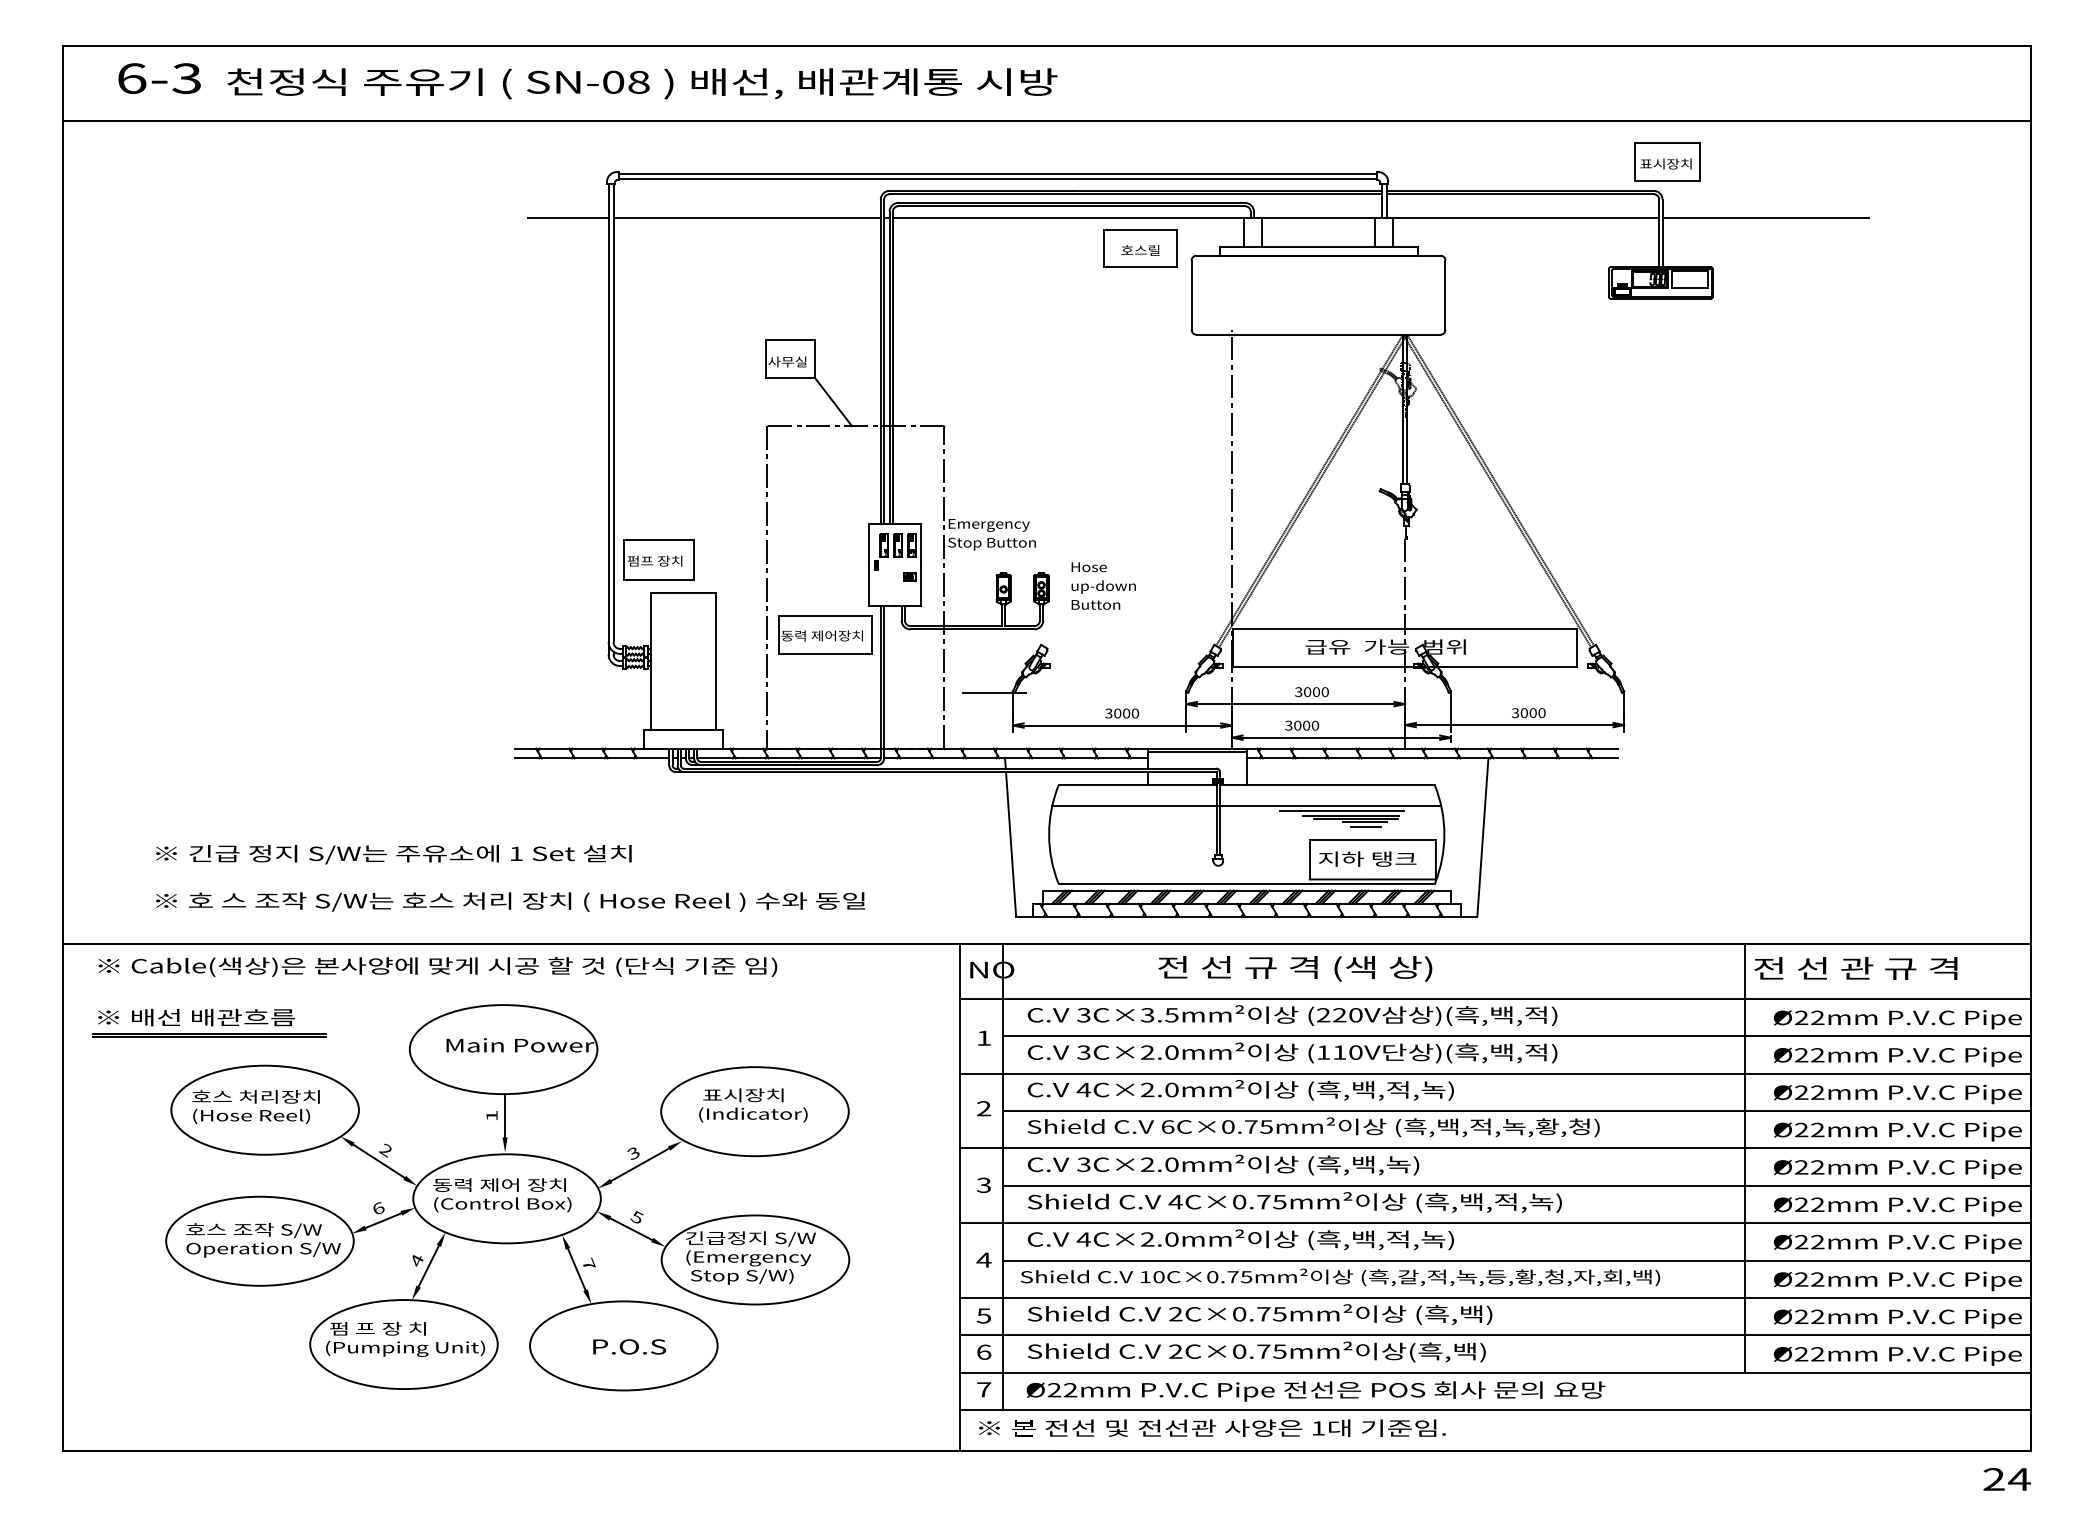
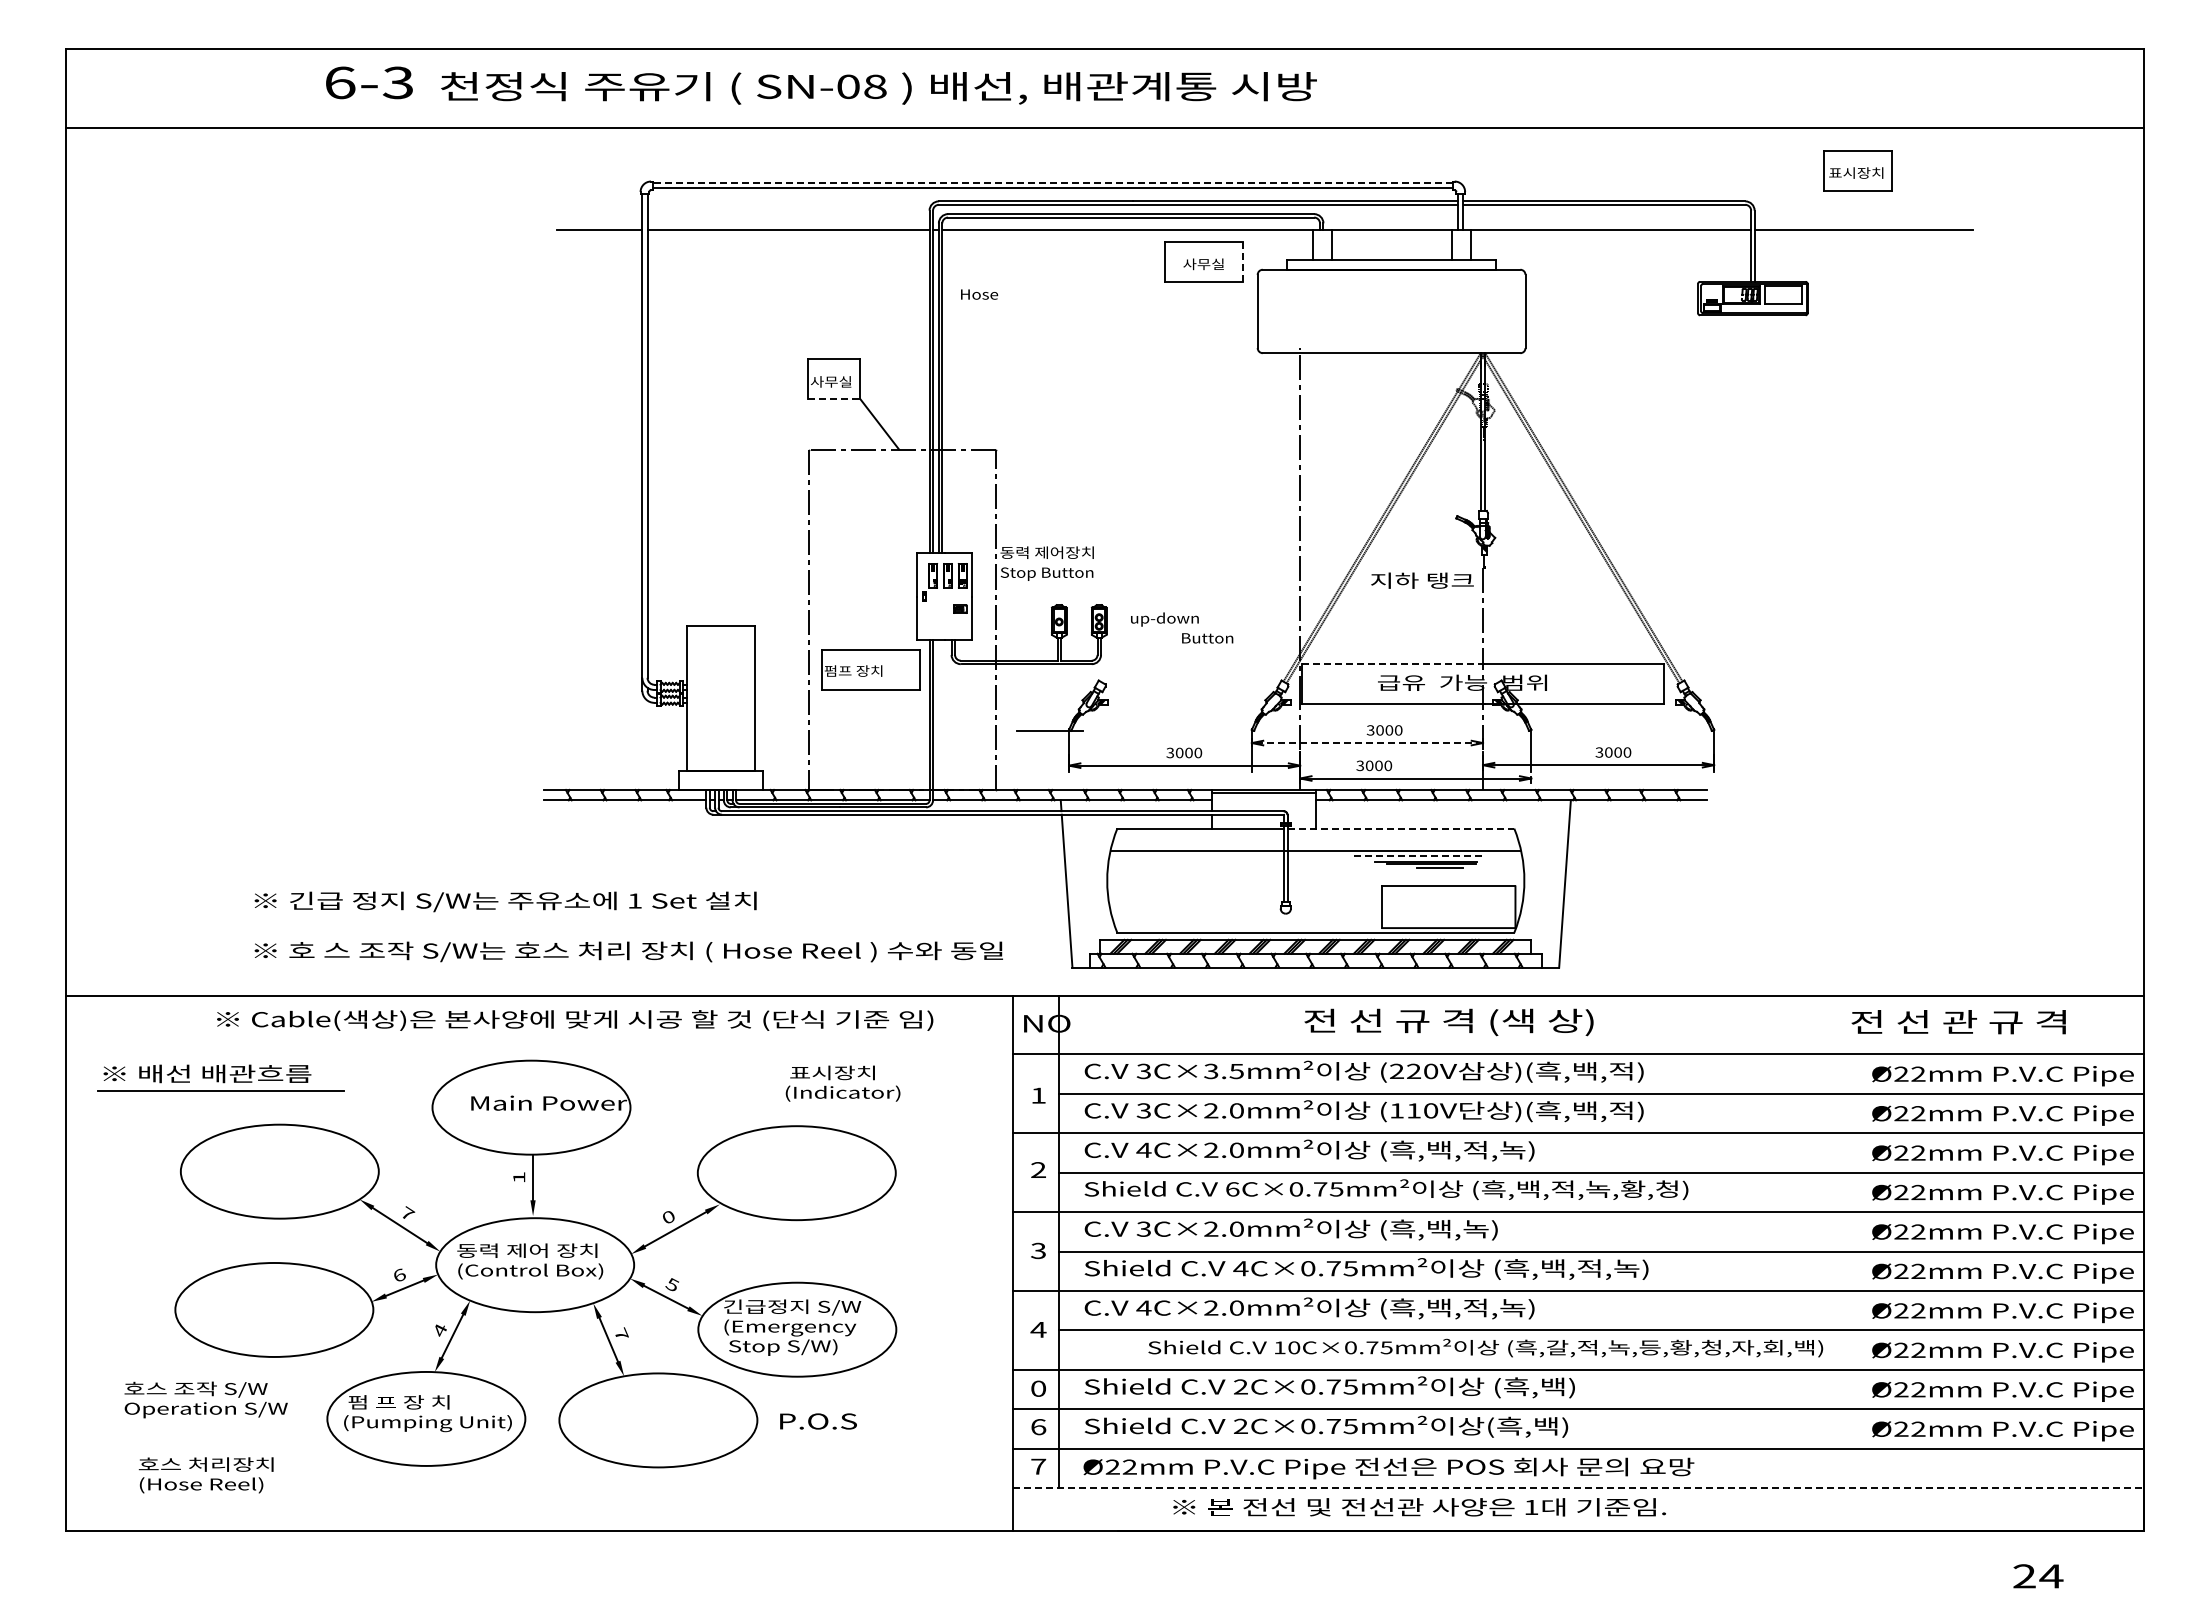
text: (587, 81) -> (821, 85), moved
part: (1667, 161) -> (1857, 170), moved
line: (997, 173) -> (1052, 183), solid -> dashed
line: (1177, 248) -> (1242, 262), solid -> dashed
text: (1138, 250) -> (1201, 264), 호스릴 -> 사무실
line: (790, 378) -> (834, 399), solid -> dashed
text: (991, 524) -> (1046, 553), Emergency -> 동력 제어장치
part: (658, 559) -> (695, 590), removed
text: (1089, 567) -> (979, 294), moved
text: (1095, 605) -> (1207, 638), moved
line: (1319, 628) -> (1392, 663), solid -> dashed
text: (821, 635) -> (867, 670), 동력 제어장치 -> 펌프 장치
line: (1295, 704) -> (1367, 743), solid -> dashed
line: (1327, 785) -> (1401, 828), solid -> dashed
line: (1342, 811) -> (1416, 856), solid -> dashed
line: (1365, 827) -> (1441, 873), removed
text: (1367, 858) -> (1422, 580), moved
text: (510, 877) -> (628, 926), moved
text: (438, 967) -> (575, 1020), moved
text: (1294, 968) -> (1448, 1022), moved
line: (209, 1037) -> (221, 1094), removed
text: (752, 1105) -> (842, 1083), moved
text: (255, 1107) -> (205, 1475), moved
text: (386, 1149) -> (407, 1213), 2 -> 7
text: (633, 1153) -> (668, 1217), 3 -> 0
line: (1744, 1157) -> (1841, 1221), removed
text: (262, 1239) -> (205, 1399), moved
text: (1340, 1276) -> (1485, 1347), moved
text: (983, 1315) -> (1038, 1388), 5 -> 0
text: (629, 1346) -> (818, 1421), moved
line: (1495, 1410) -> (1578, 1488), solid -> dashed
text: (1212, 1428) -> (1419, 1507), moved
text: (2007, 1479) -> (2038, 1576), moved

